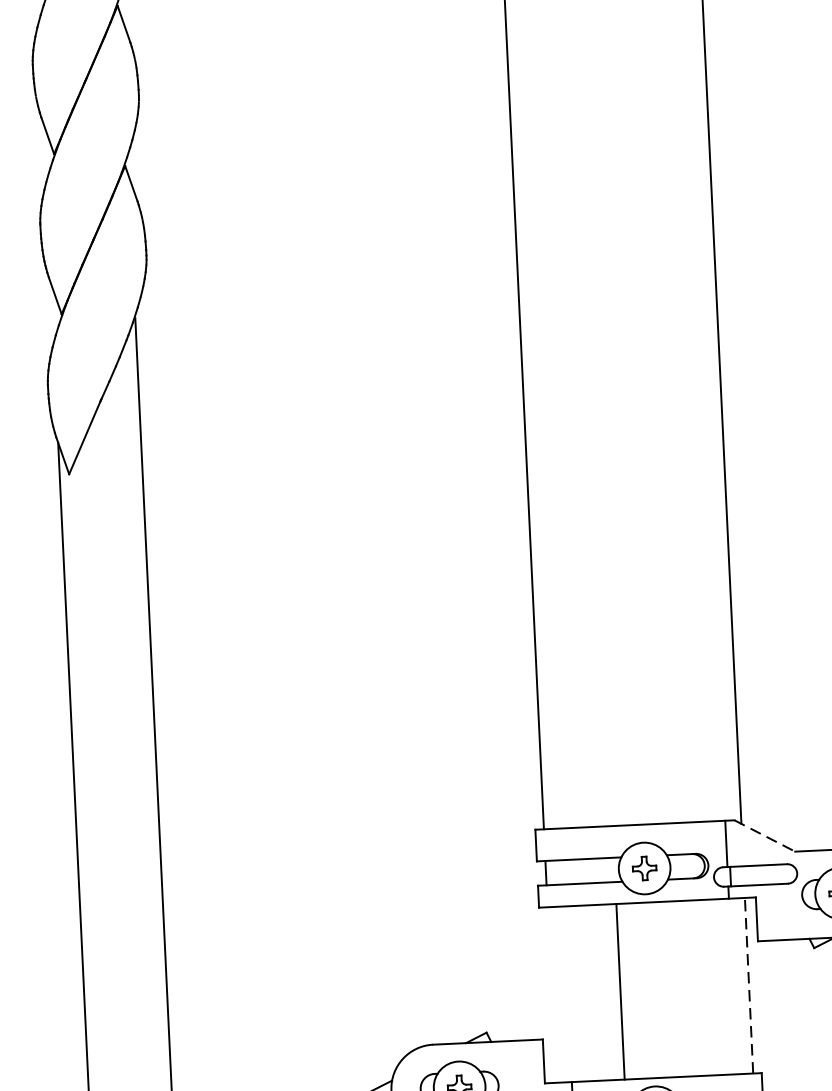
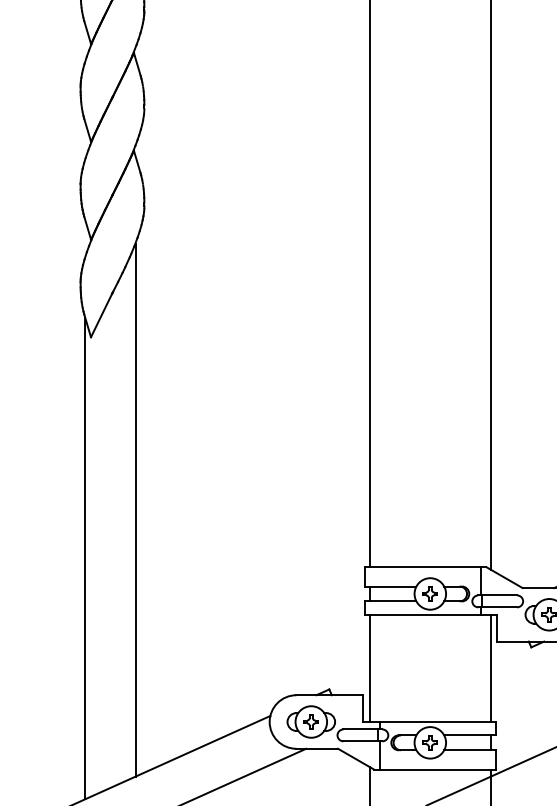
line: (764, 835) -> (504, 577), dashed -> solid
line: (748, 985) -> (490, 668), dashed -> solid
line: (621, 991) -> (370, 668), moved

